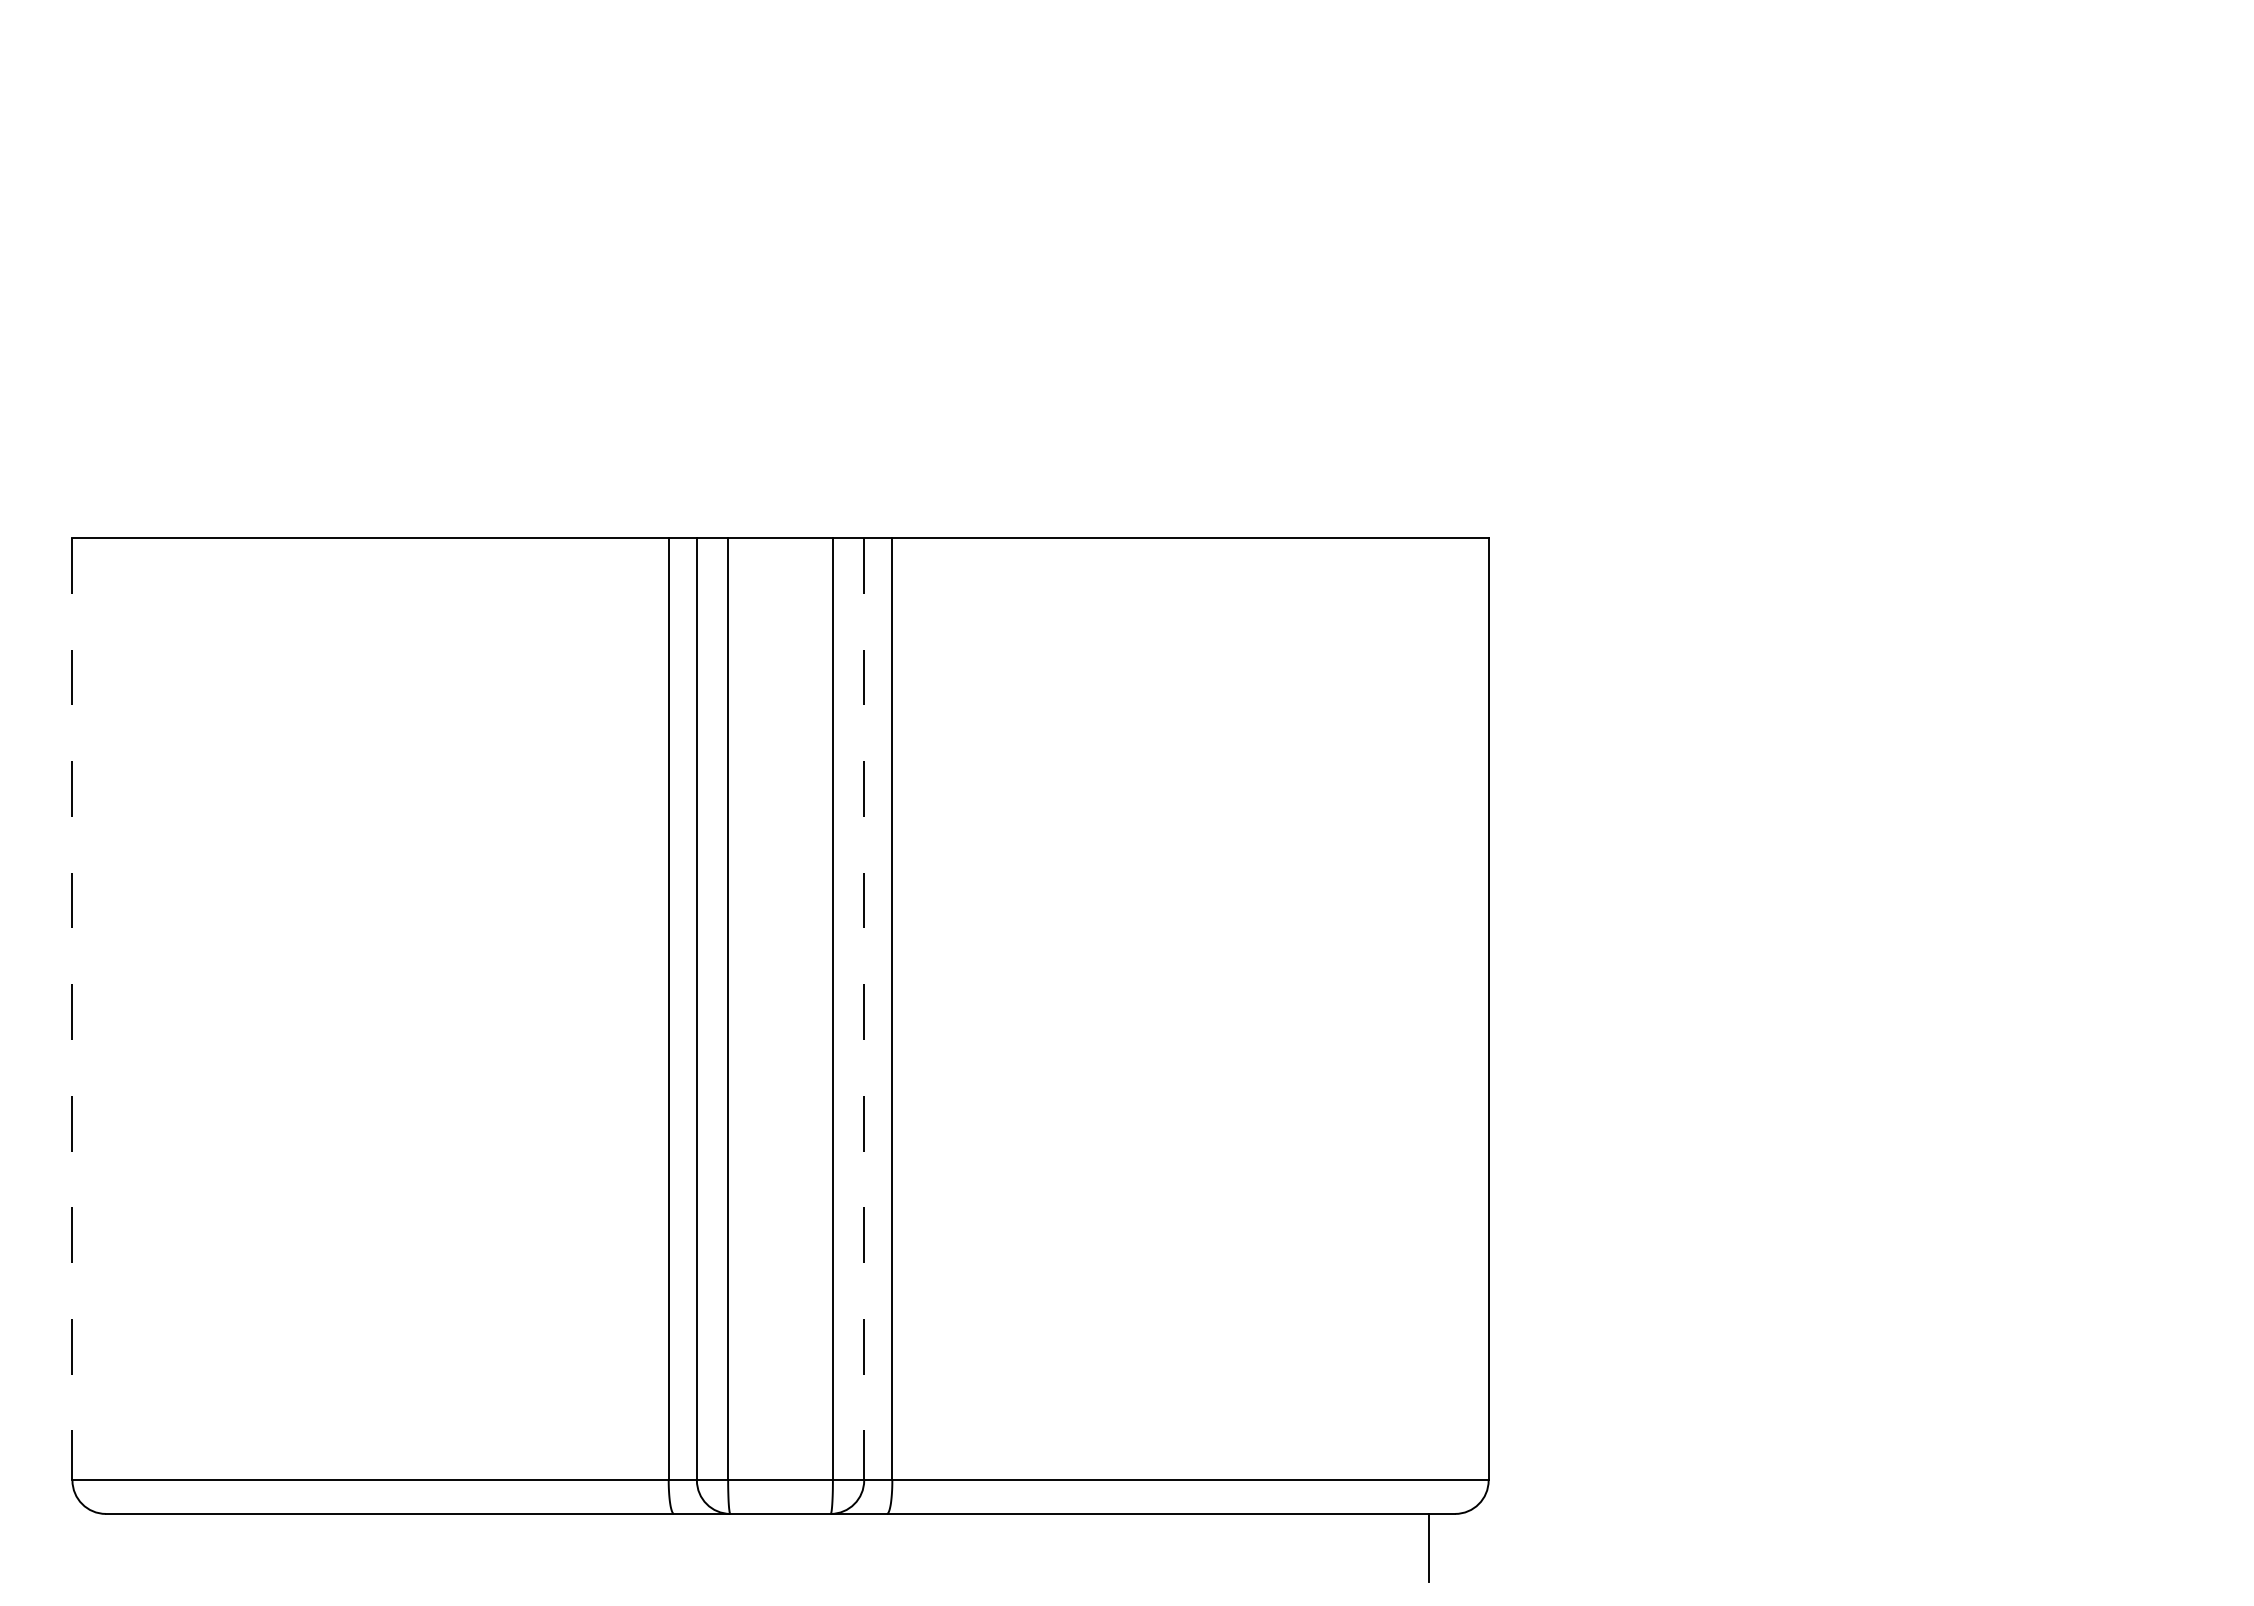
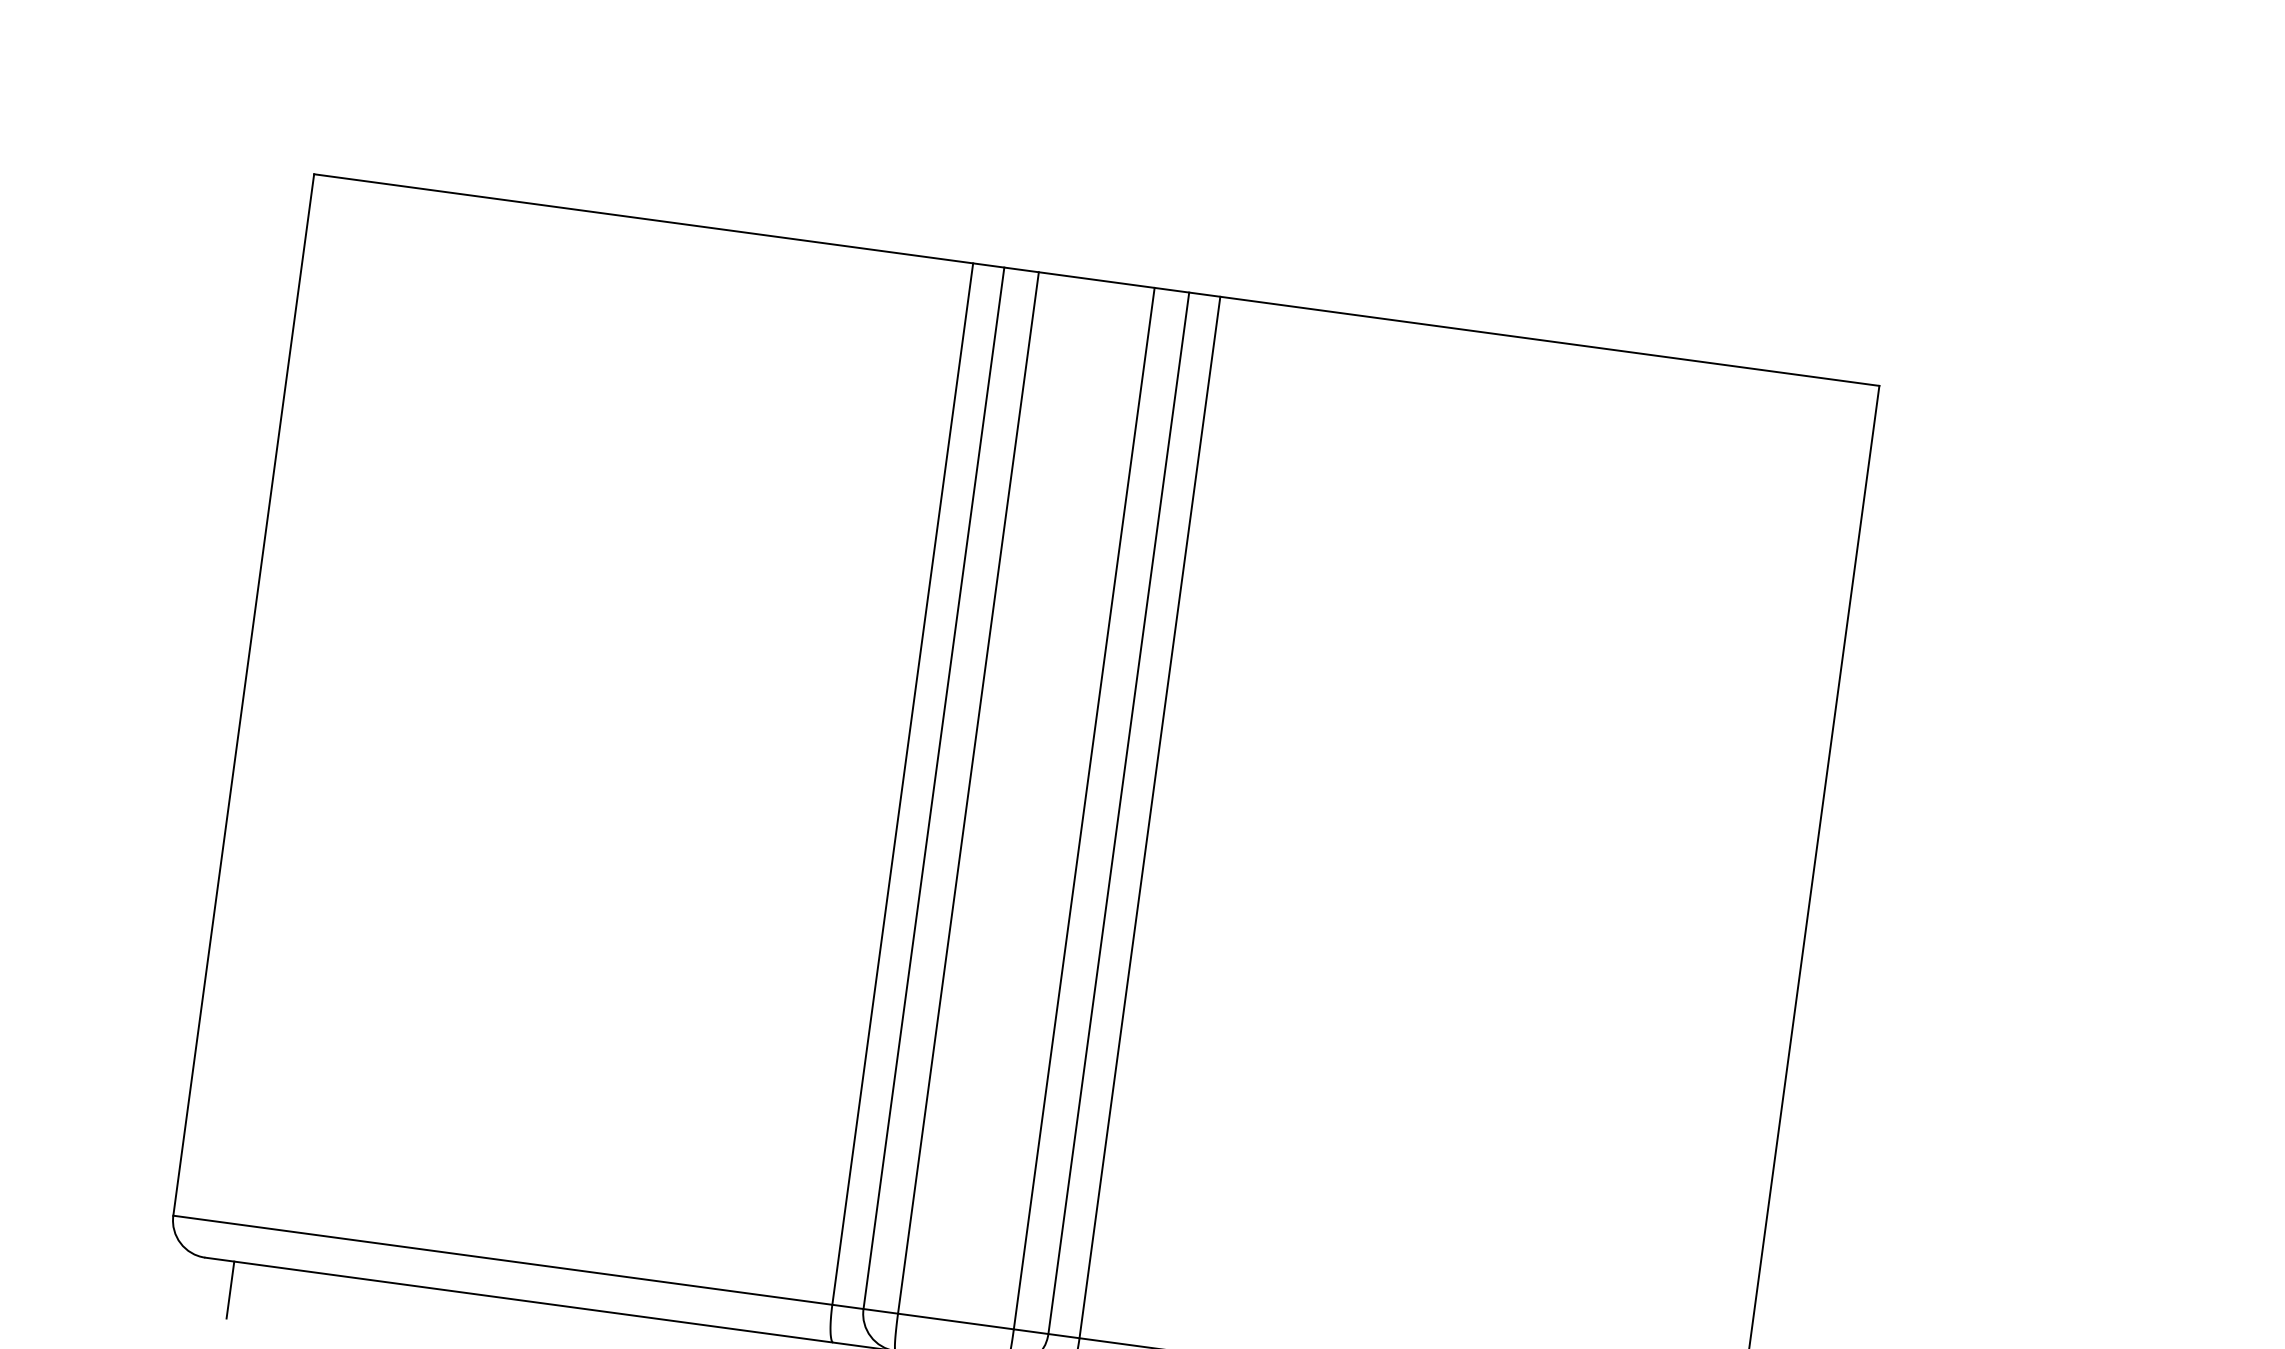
line: (72, 1009) -> (243, 695), dashed -> solid
line: (864, 1009) -> (1119, 813), dashed -> solid
line: (132, 1539) -> (230, 1289), added

